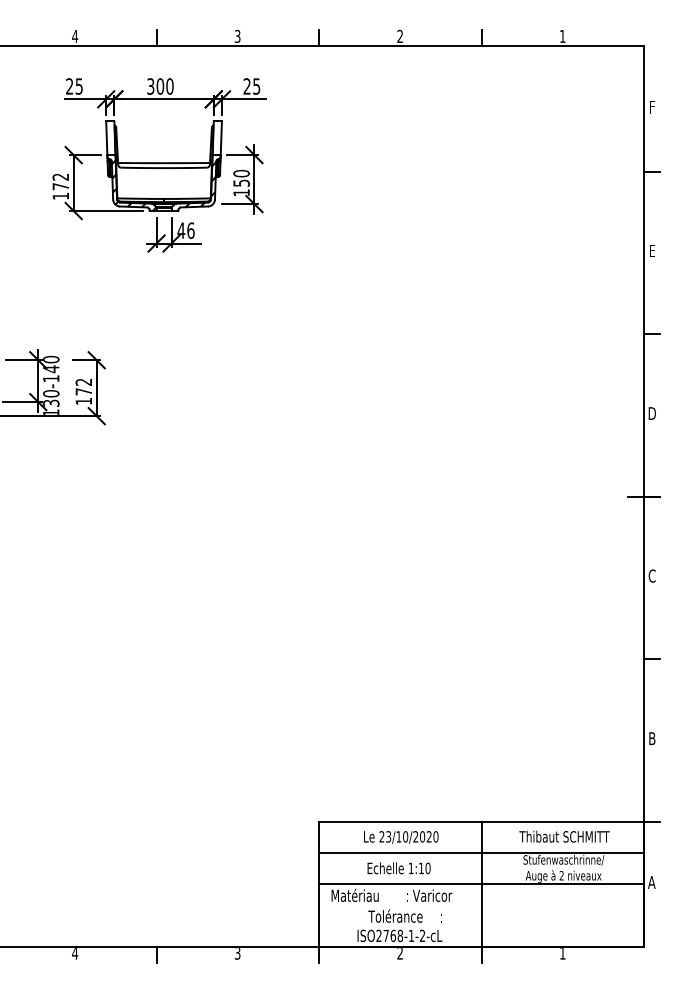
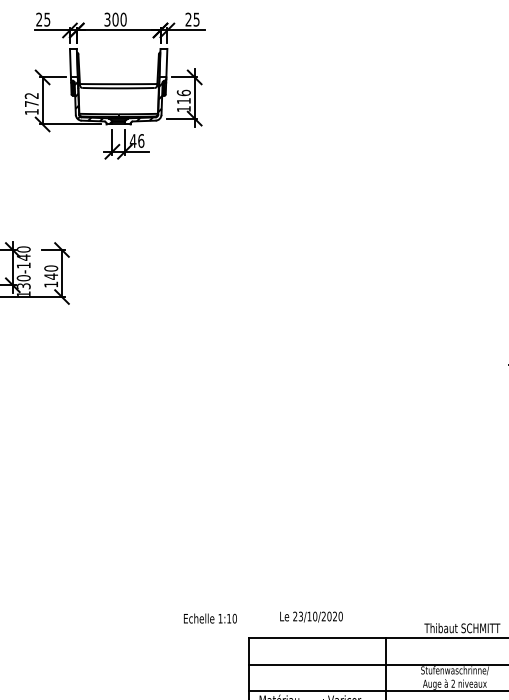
text: (241, 177) -> (183, 96), 150 -> 116
text: (83, 386) -> (50, 272), 172 -> 140
text: (564, 836) -> (462, 628), moved
text: (401, 837) -> (311, 617), moved
text: (398, 868) -> (209, 618), moved

